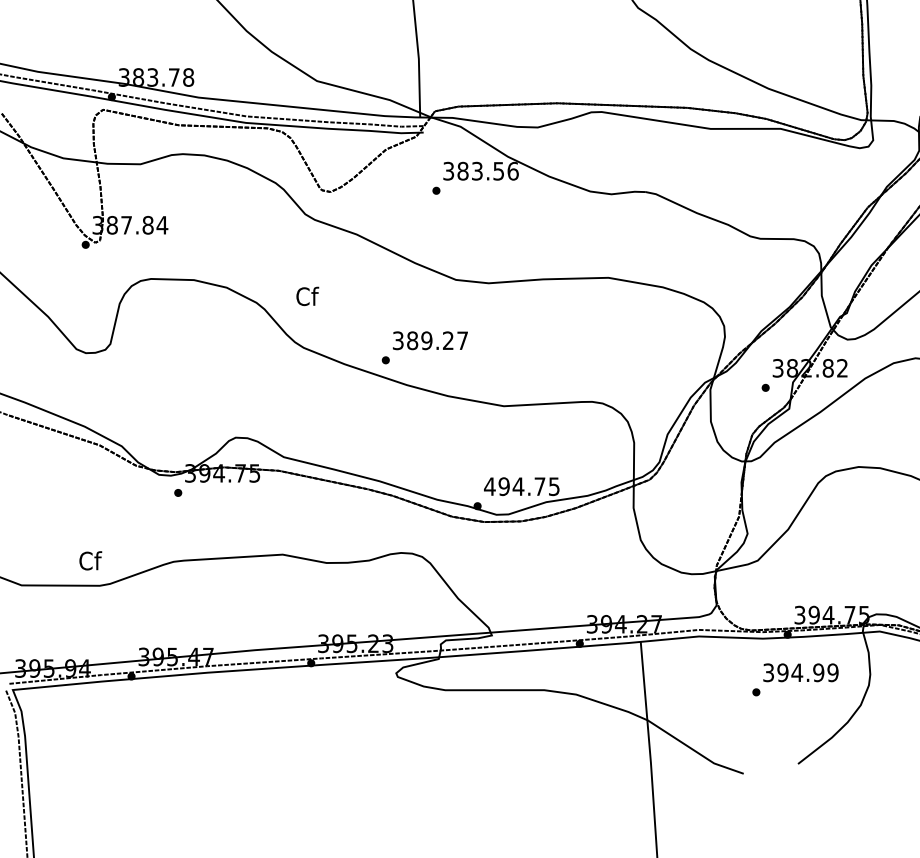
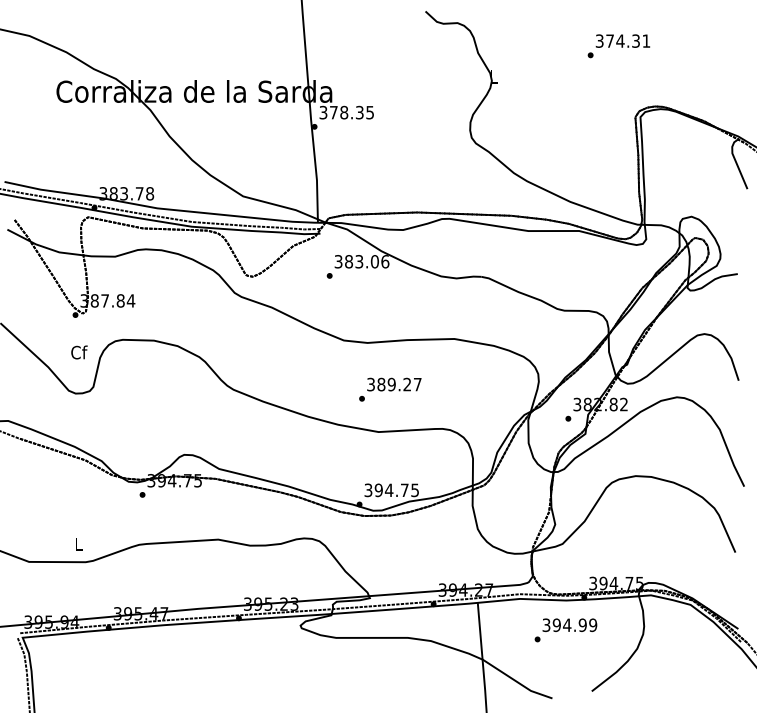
text: (498, 170) -> (374, 261), 383.56 -> 383.06
text: (307, 296) -> (79, 352), moved
text: (425, 347) -> (390, 389), moved
text: (489, 486) -> (368, 490), 494.75 -> 394.75
text: (91, 561) -> (79, 544), Cf -> L
text: (794, 680) -> (565, 630), moved

